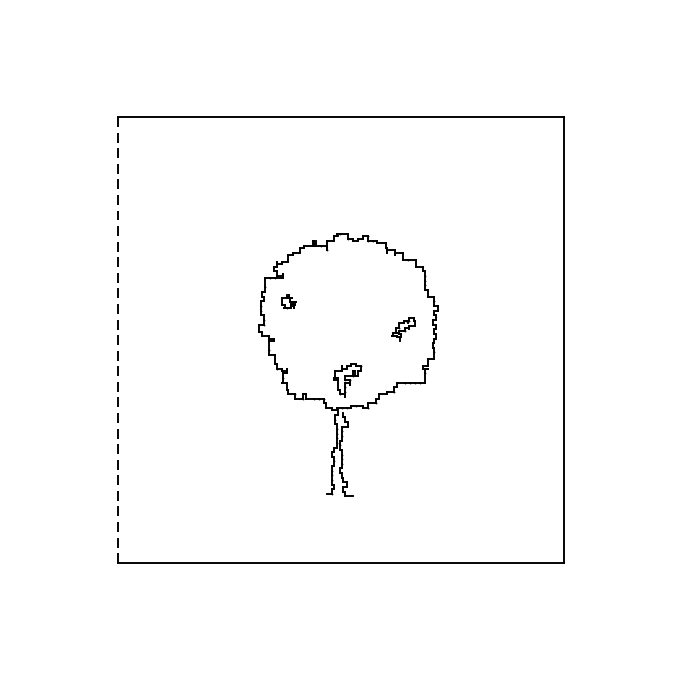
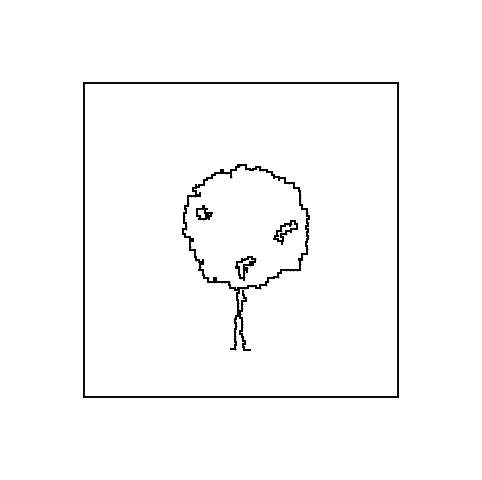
part: (289, 301) -> (204, 212), size x1.43
part: (403, 329) -> (285, 232), size x1.43
line: (118, 340) -> (83, 240), dashed -> solid

